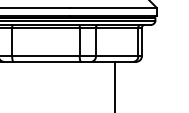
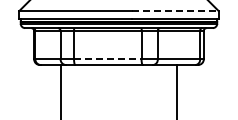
line: (113, 8) -> (175, 11), solid -> dashed
line: (45, 56) -> (107, 59), solid -> dashed

